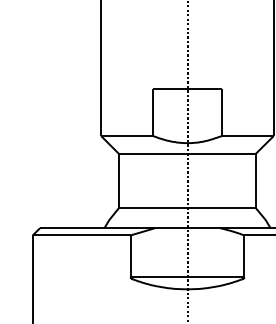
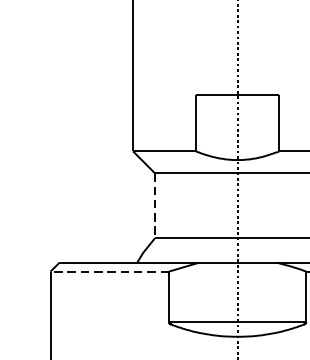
line: (119, 180) -> (155, 205), solid -> dashed
line: (81, 235) -> (109, 271), solid -> dashed

